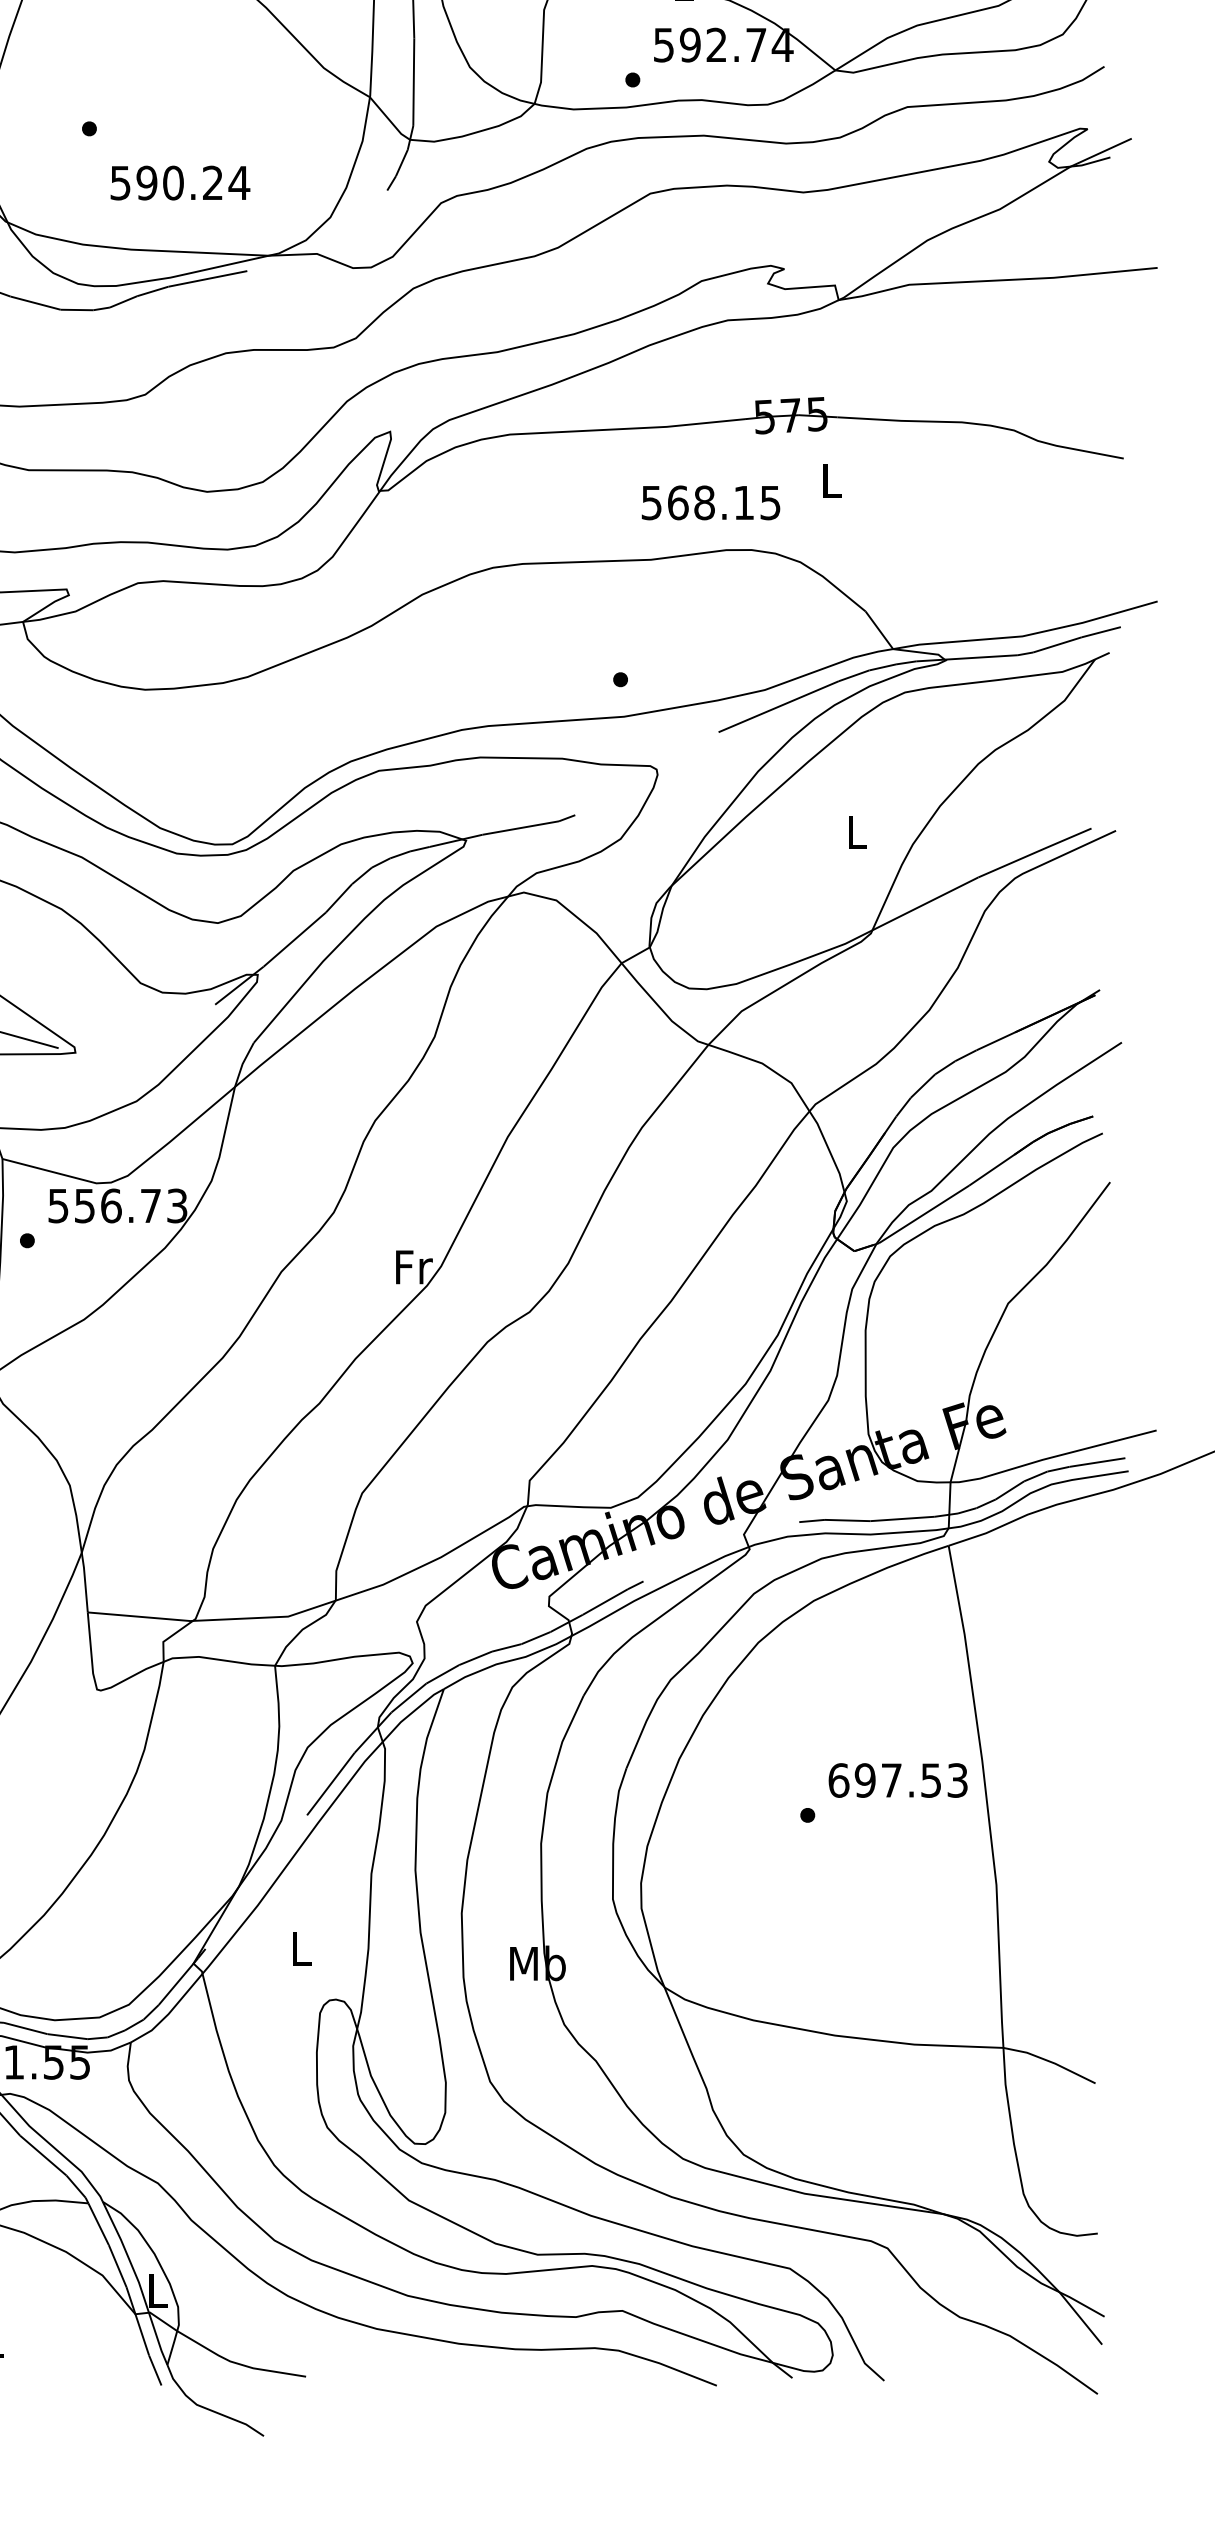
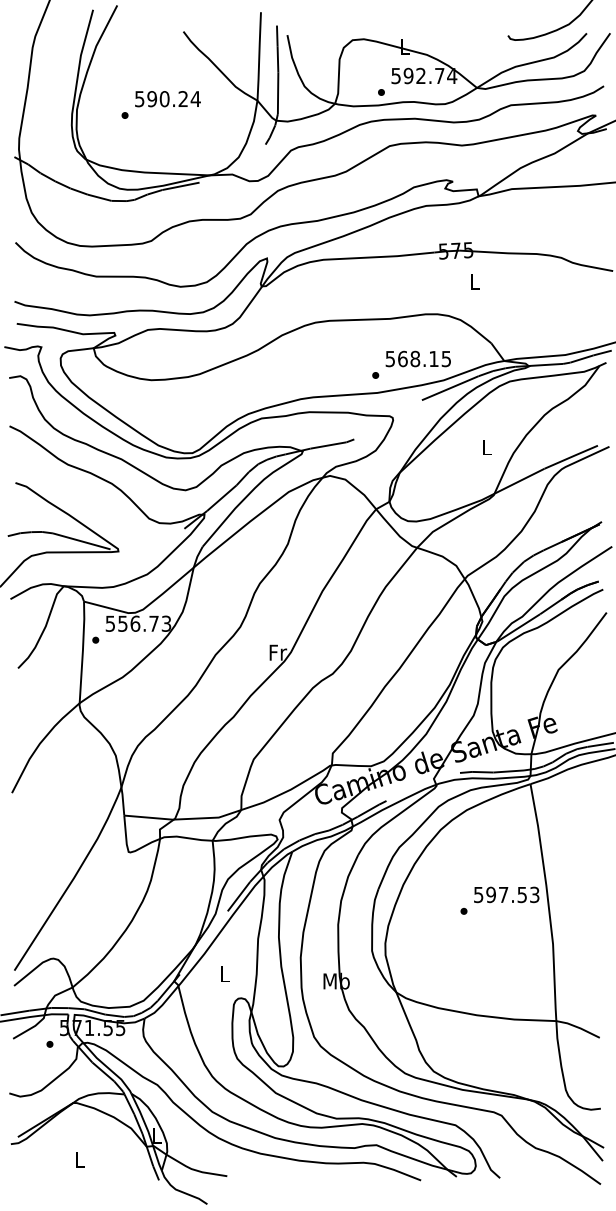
text: (179, 183) -> (167, 99), moved
text: (709, 501) -> (417, 358), moved
text: (838, 1779) -> (478, 894), 697.53 -> 597.53

